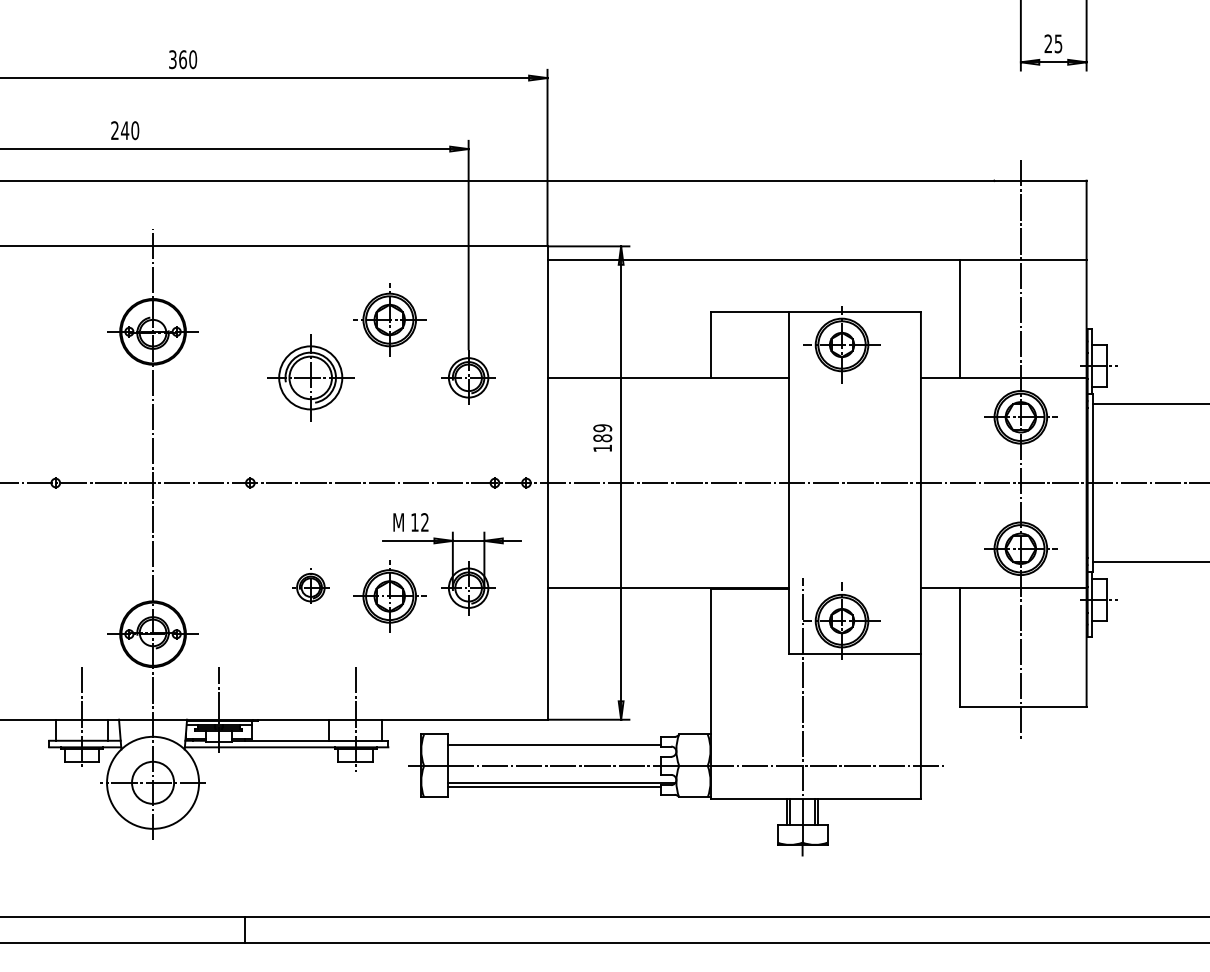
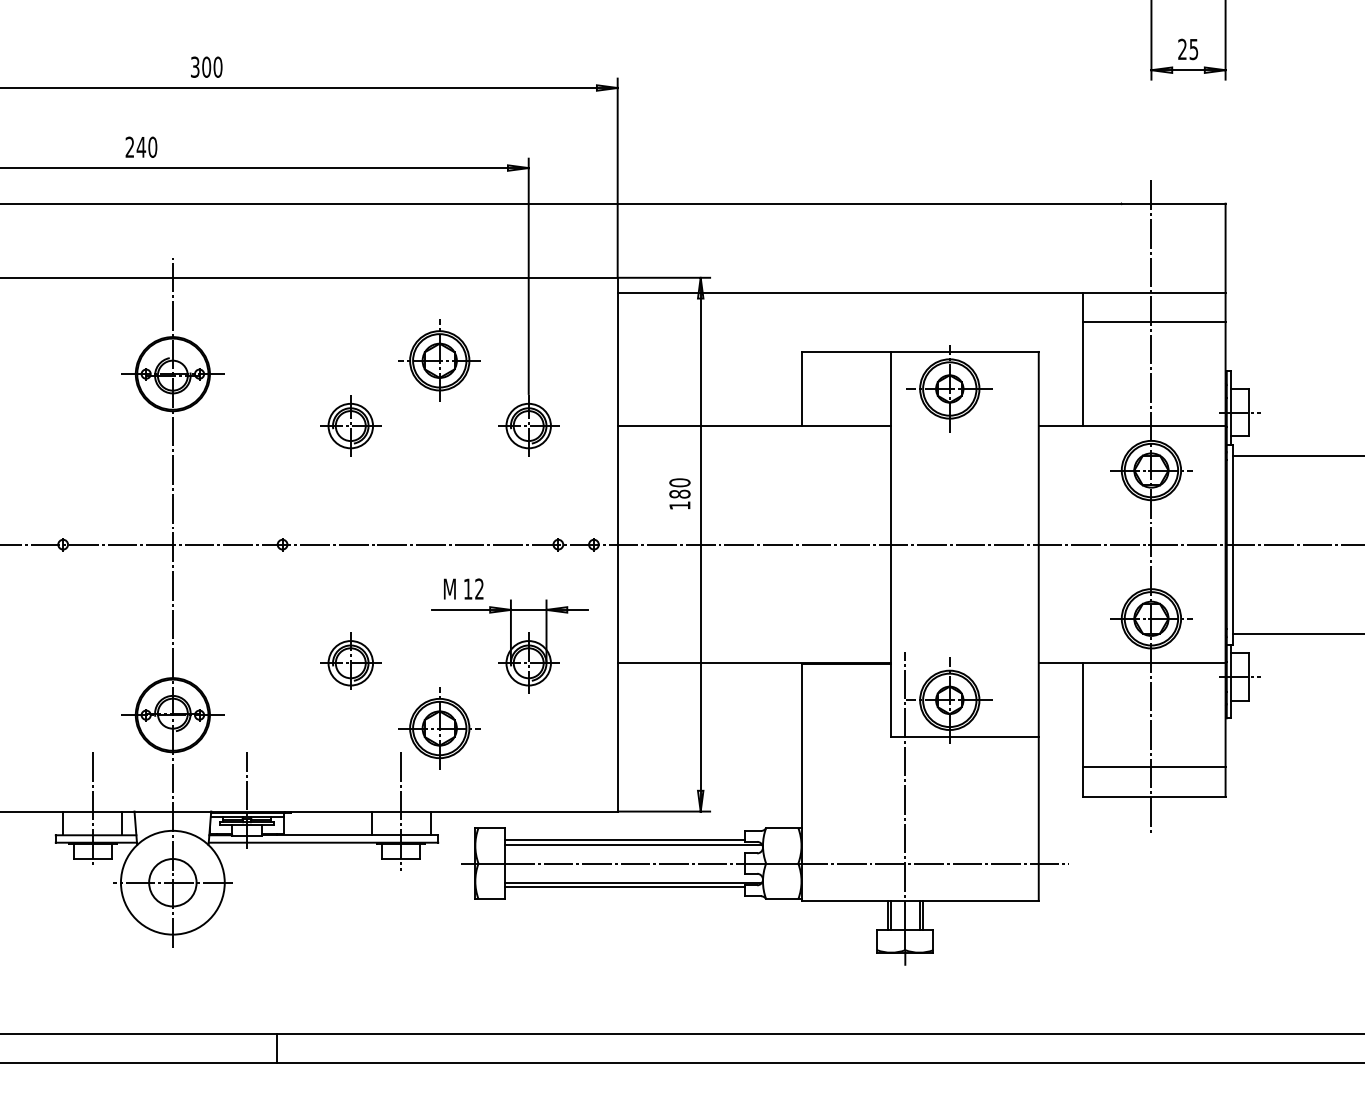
text: (182, 59) -> (206, 66), 360 -> 300
line: (1023, 286) -> (1154, 322), added
part: (310, 377) -> (350, 425), size x0.62
text: (602, 427) -> (679, 482), 189 -> 180
part: (310, 585) -> (350, 660), size x1.43
part: (389, 596) -> (439, 728), moved
line: (1023, 680) -> (1154, 767), added
line: (561, 748) -> (633, 844), added

